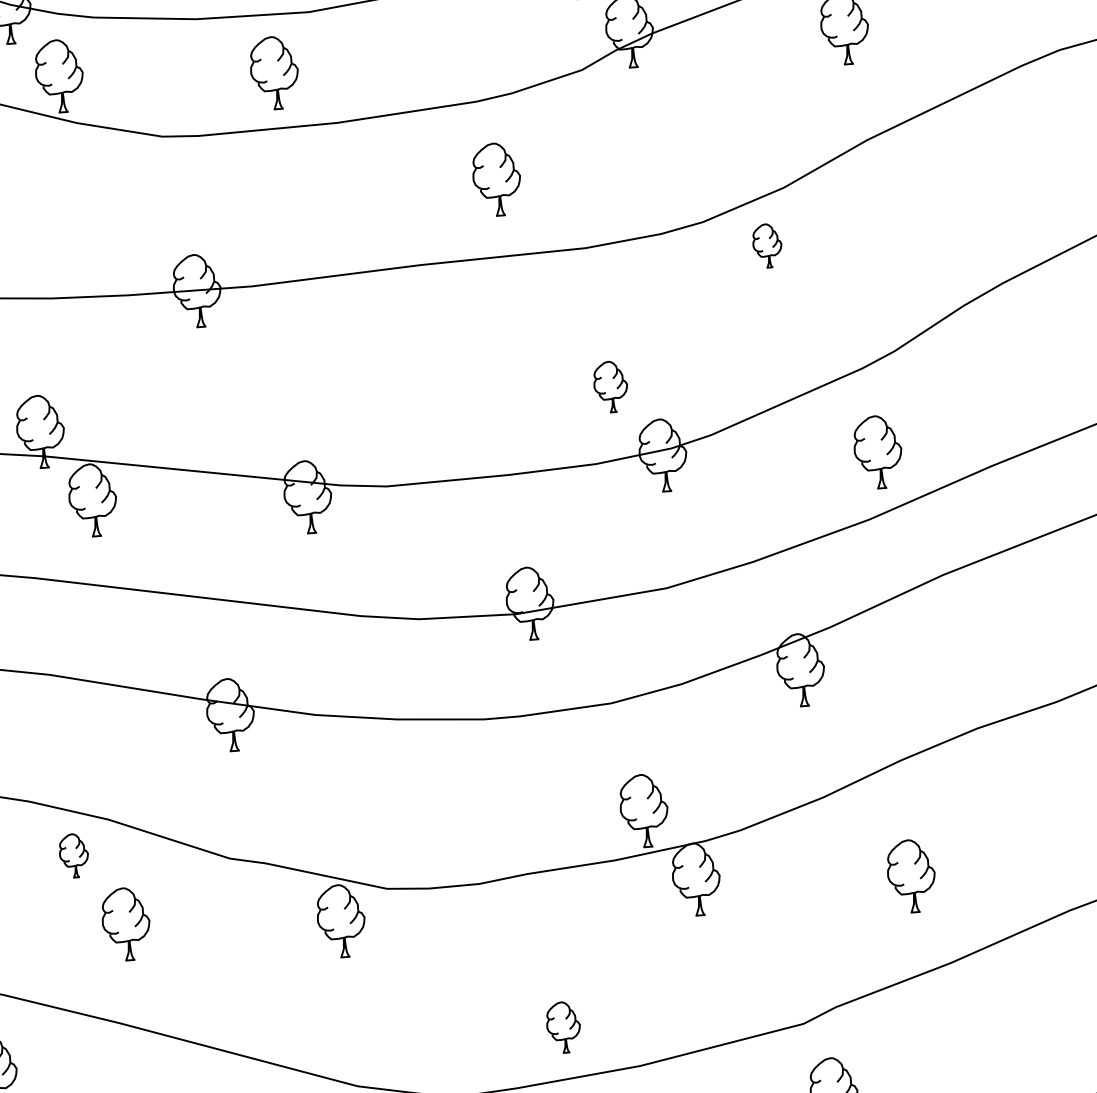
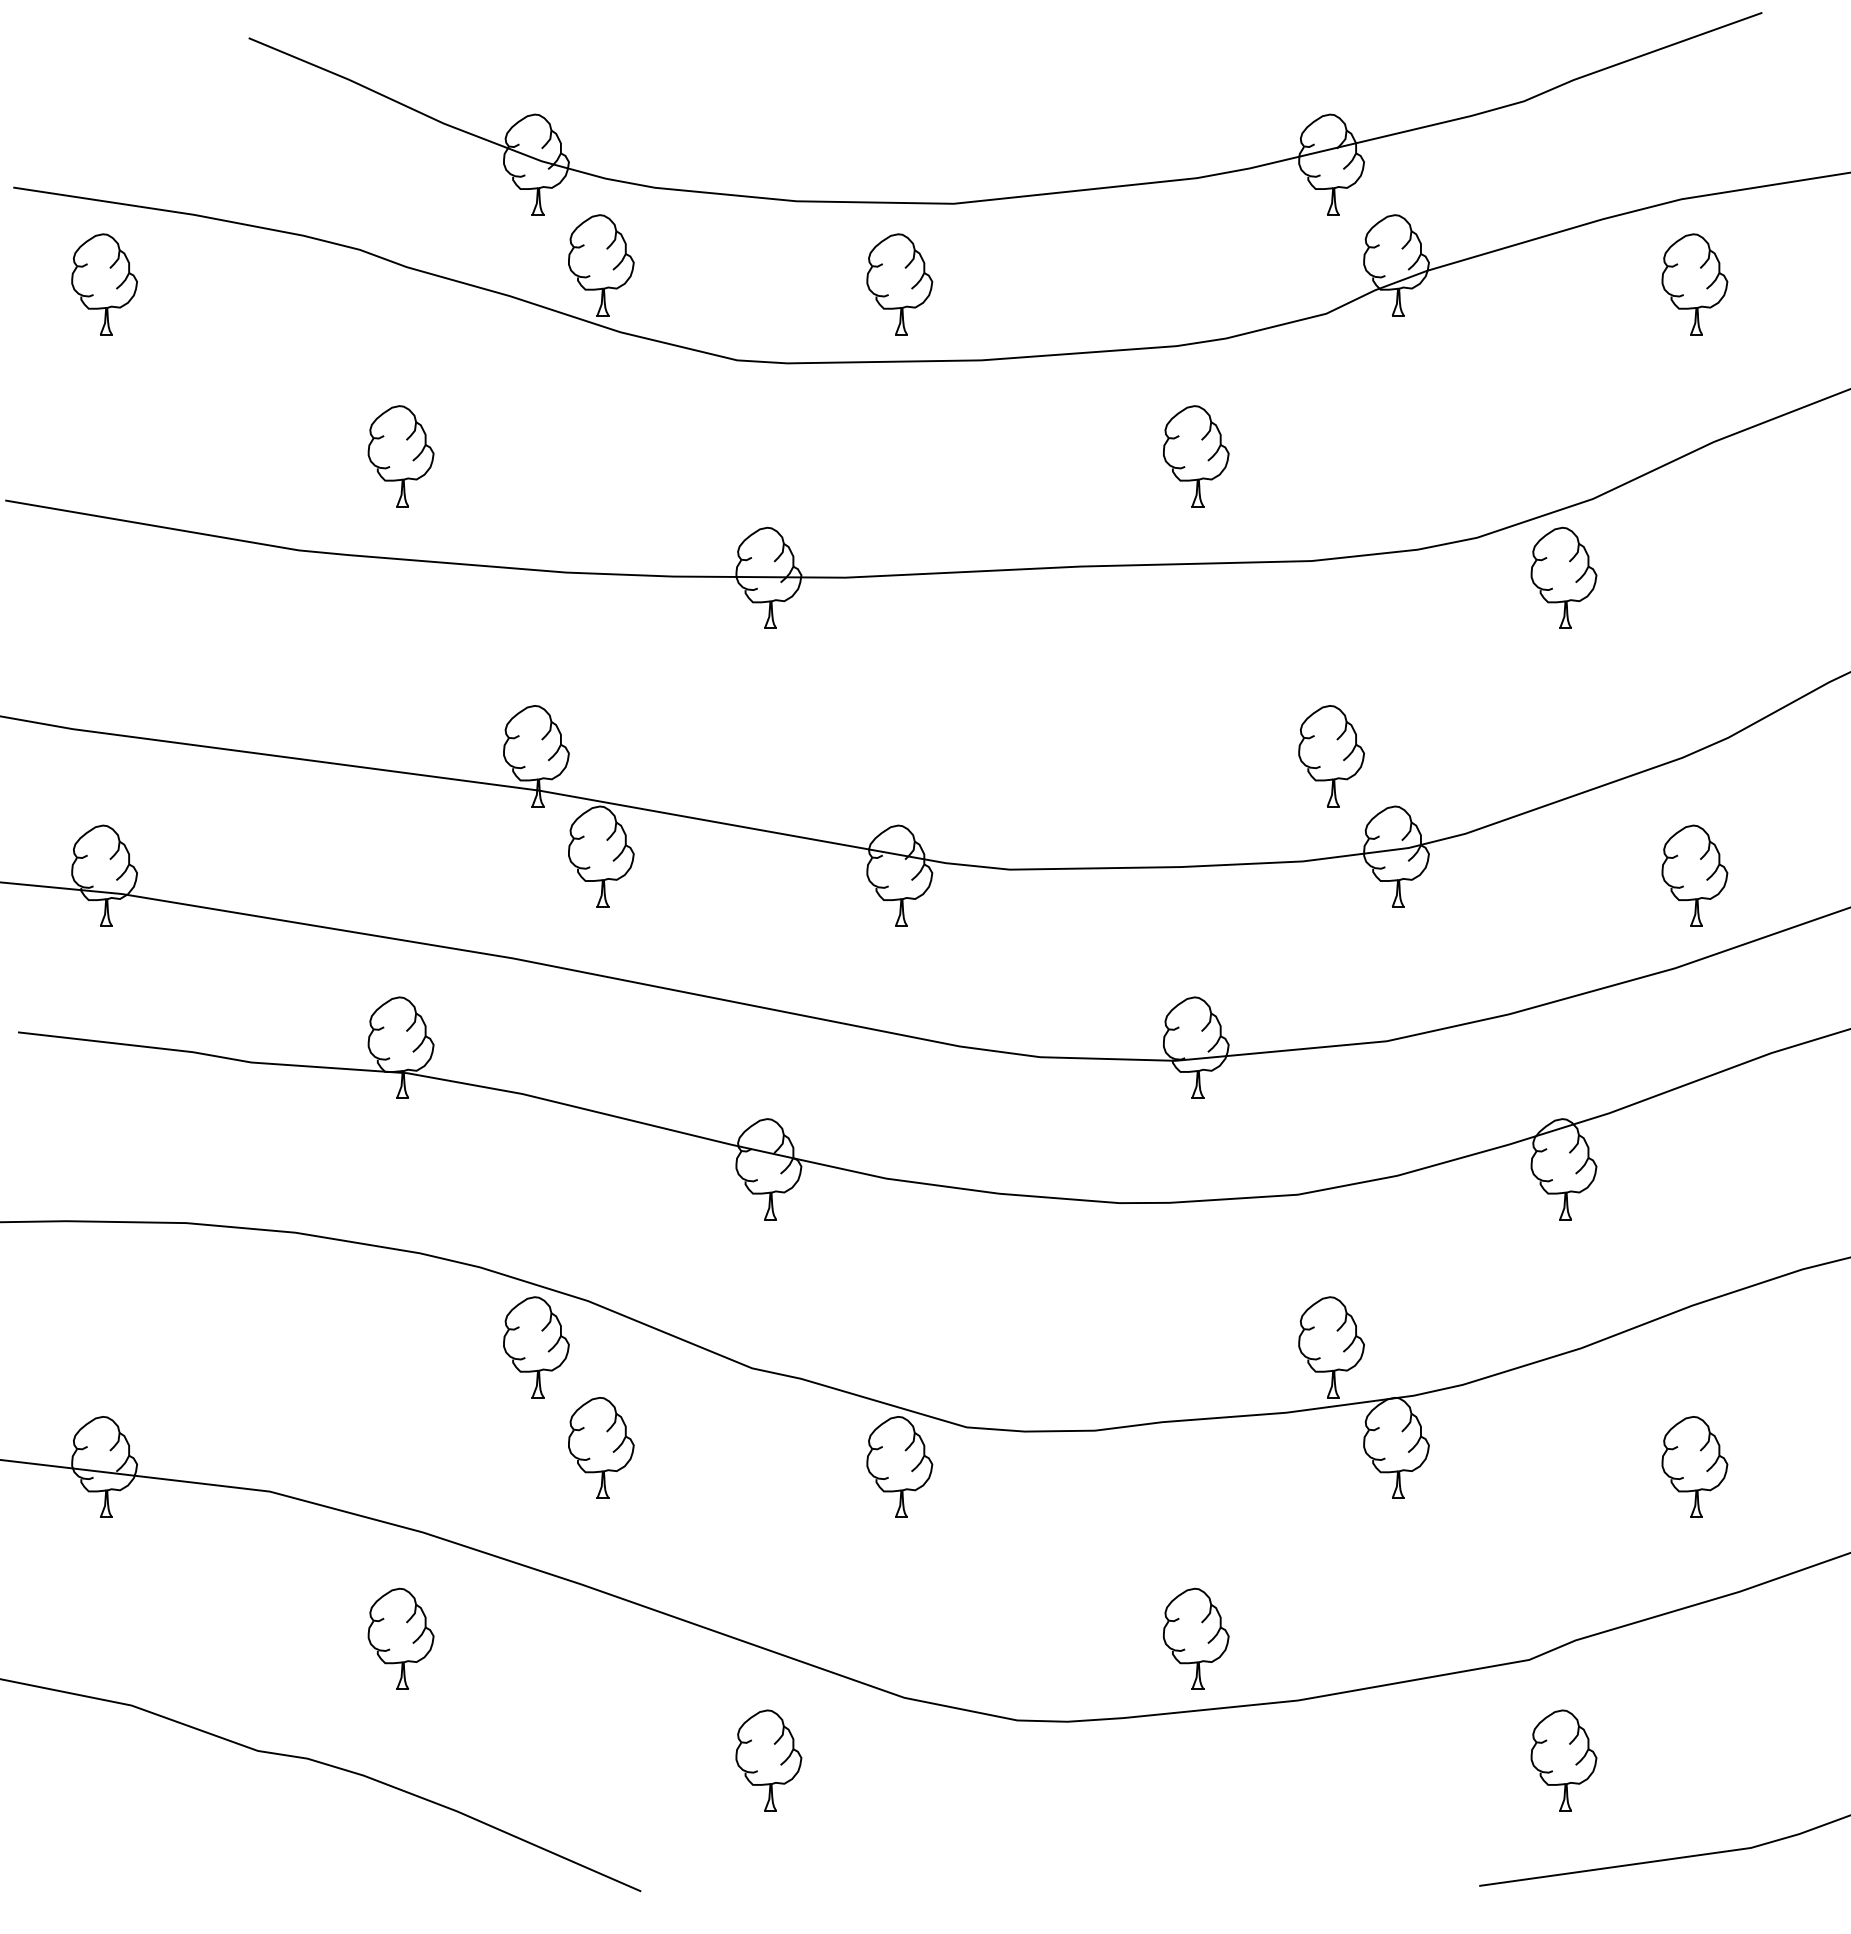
part: (767, 245) -> (1563, 577), size x1.67
part: (610, 387) -> (1331, 756), size x1.43
part: (74, 855) -> (536, 1347), size x1.67
part: (563, 1027) -> (1196, 1638), size x1.43

